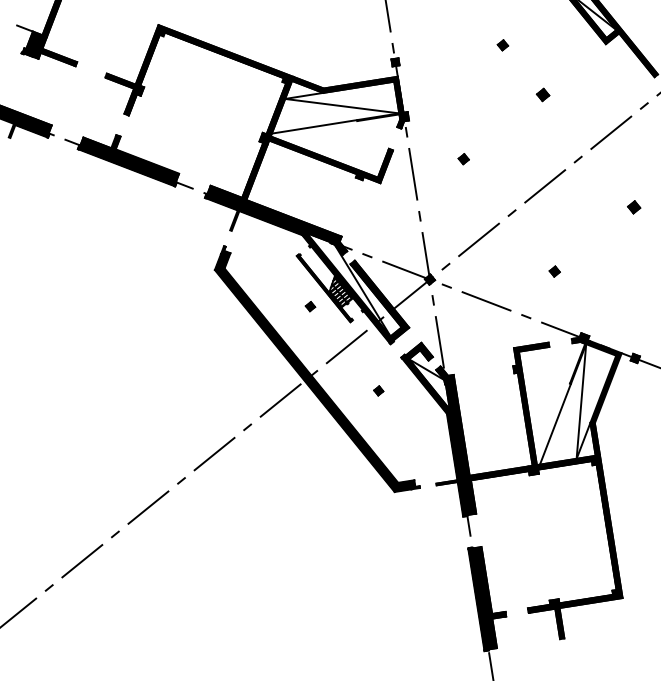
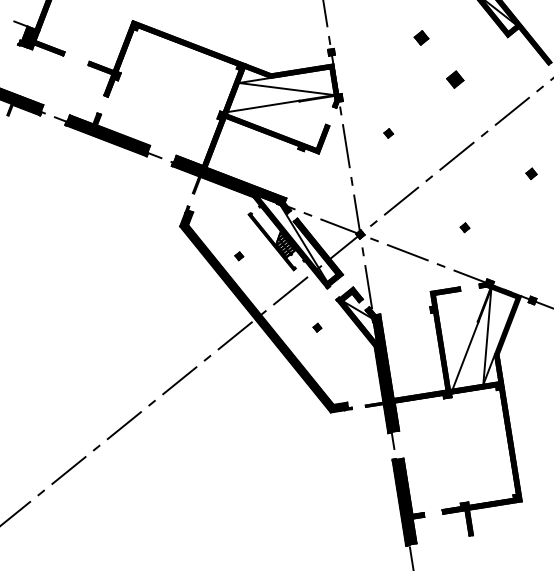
part: (502, 45) -> (421, 38), size x1.6
part: (542, 94) -> (454, 79), size x1.6
part: (310, 306) -> (239, 256), moved

